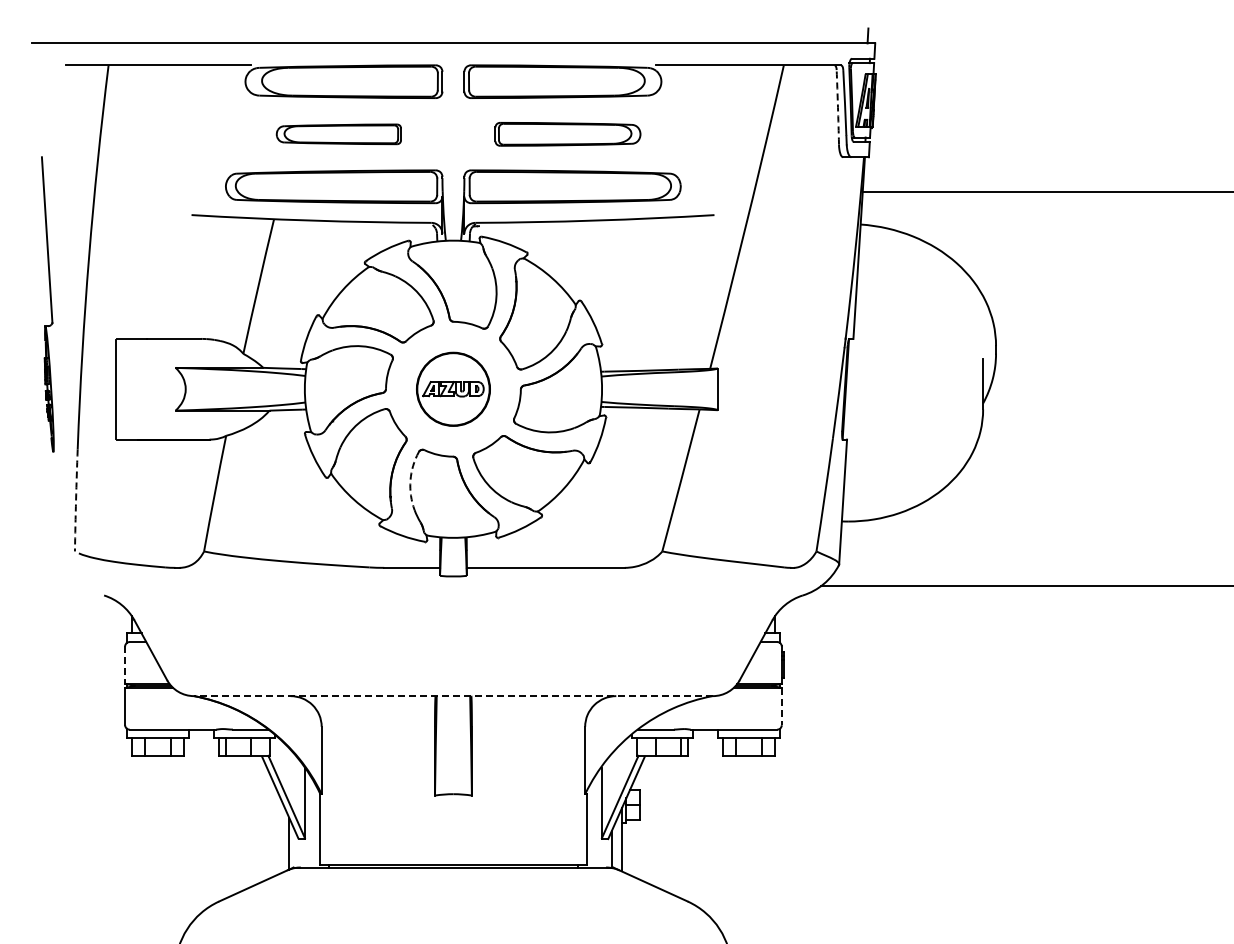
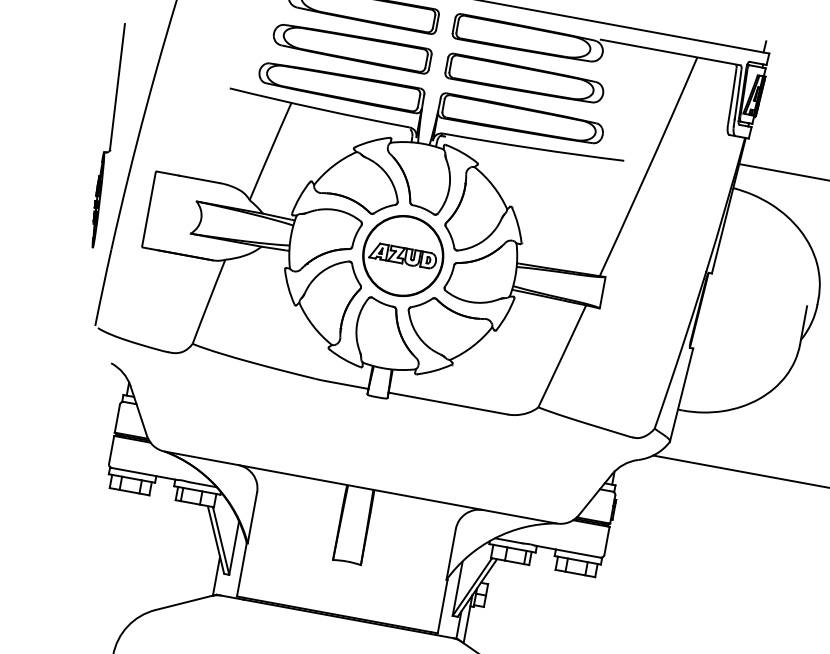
arc: (837, 107) -> (731, 96), dashed -> solid
part: (338, 134) -> (351, 47), size x1.67
part: (567, 134) -> (524, 79), size x1.43
part: (453, 389) -> (403, 256), size x1.43
arc: (410, 480) -> (358, 318), dashed -> solid
arc: (76, 500) -> (103, 287), dashed -> solid
line: (125, 665) -> (117, 419), dashed -> solid
line: (452, 696) -> (359, 487), dashed -> solid
line: (781, 706) -> (606, 540), dashed -> solid

